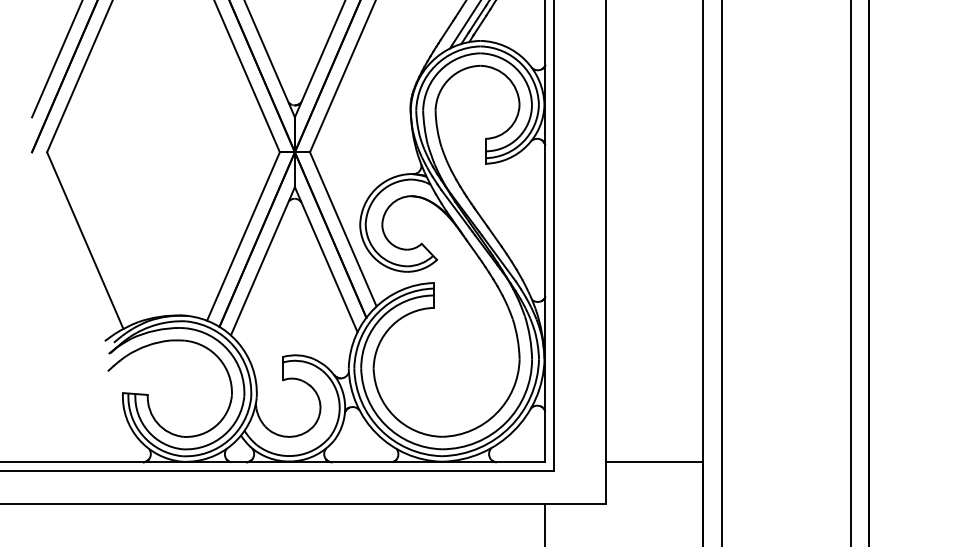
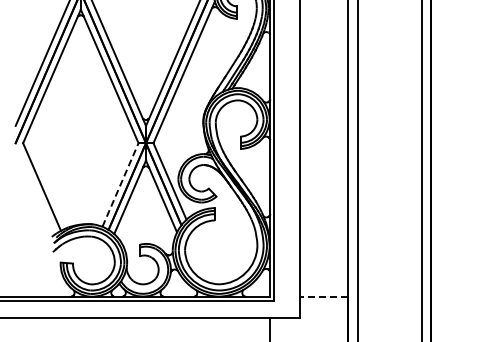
line: (243, 235) -> (120, 184), solid -> dashed
line: (652, 461) -> (323, 296), solid -> dashed

